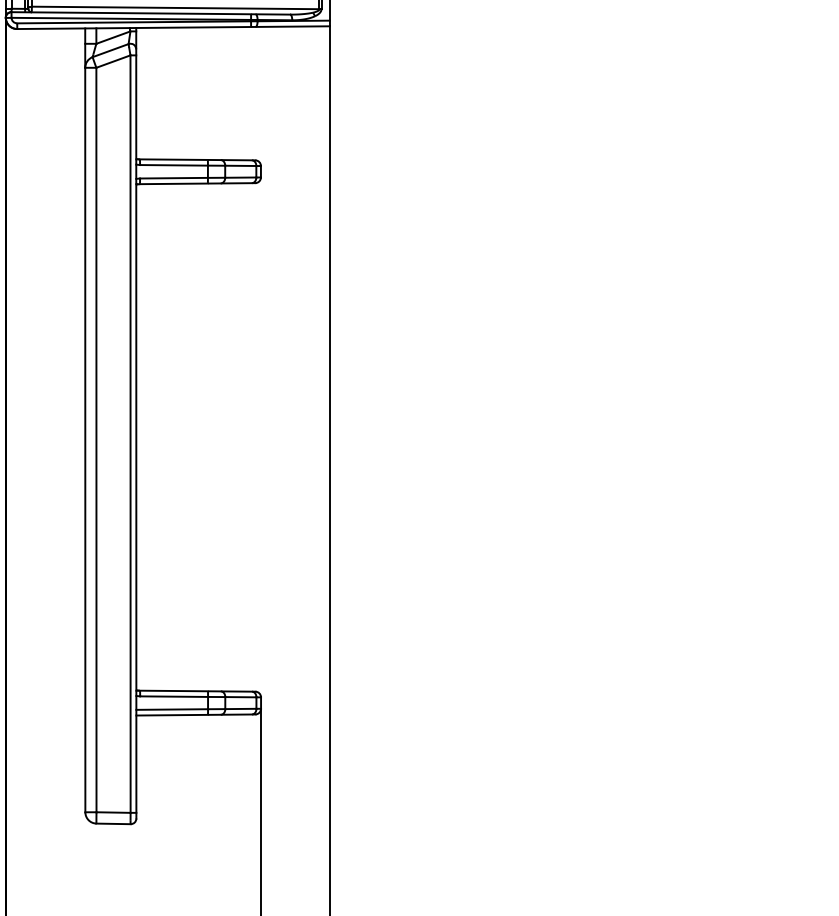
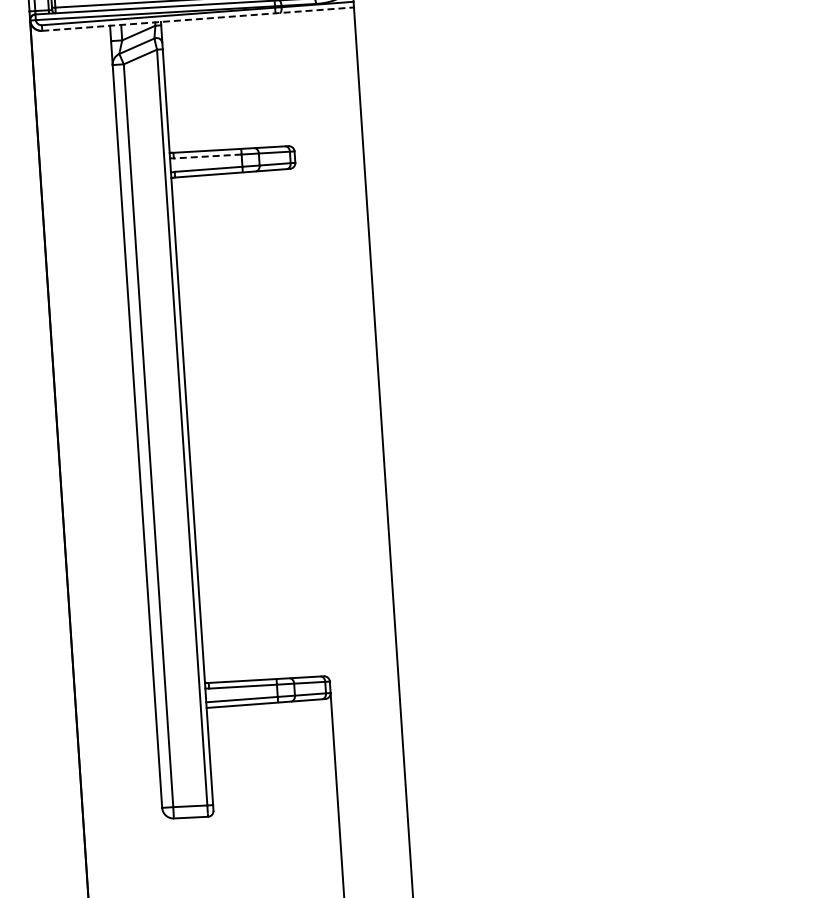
line: (174, 27) -> (199, 18), solid -> dashed
line: (174, 165) -> (208, 156), solid -> dashed

